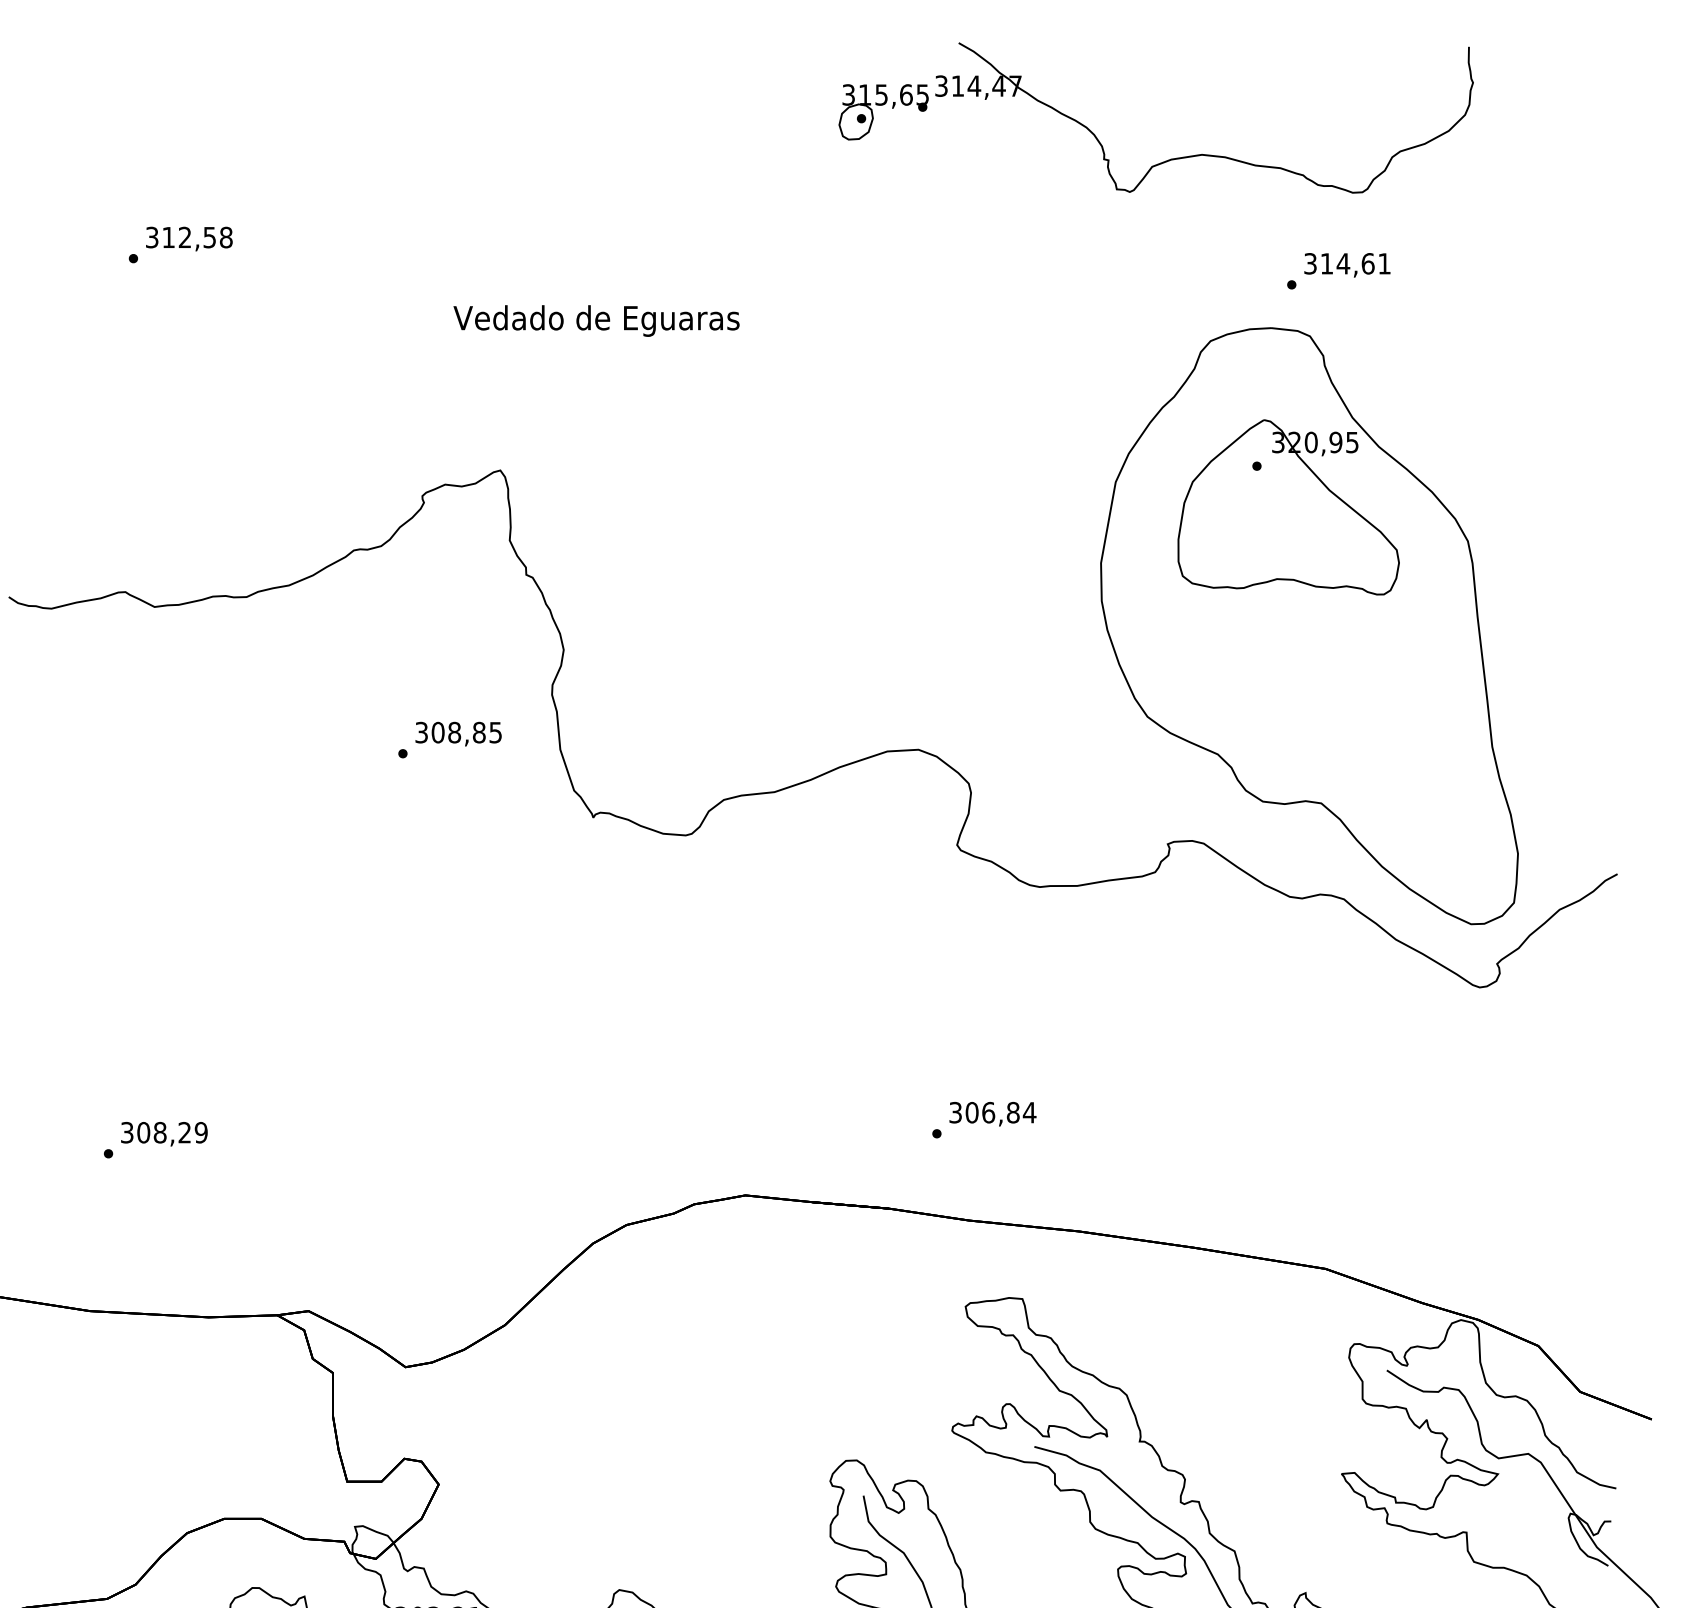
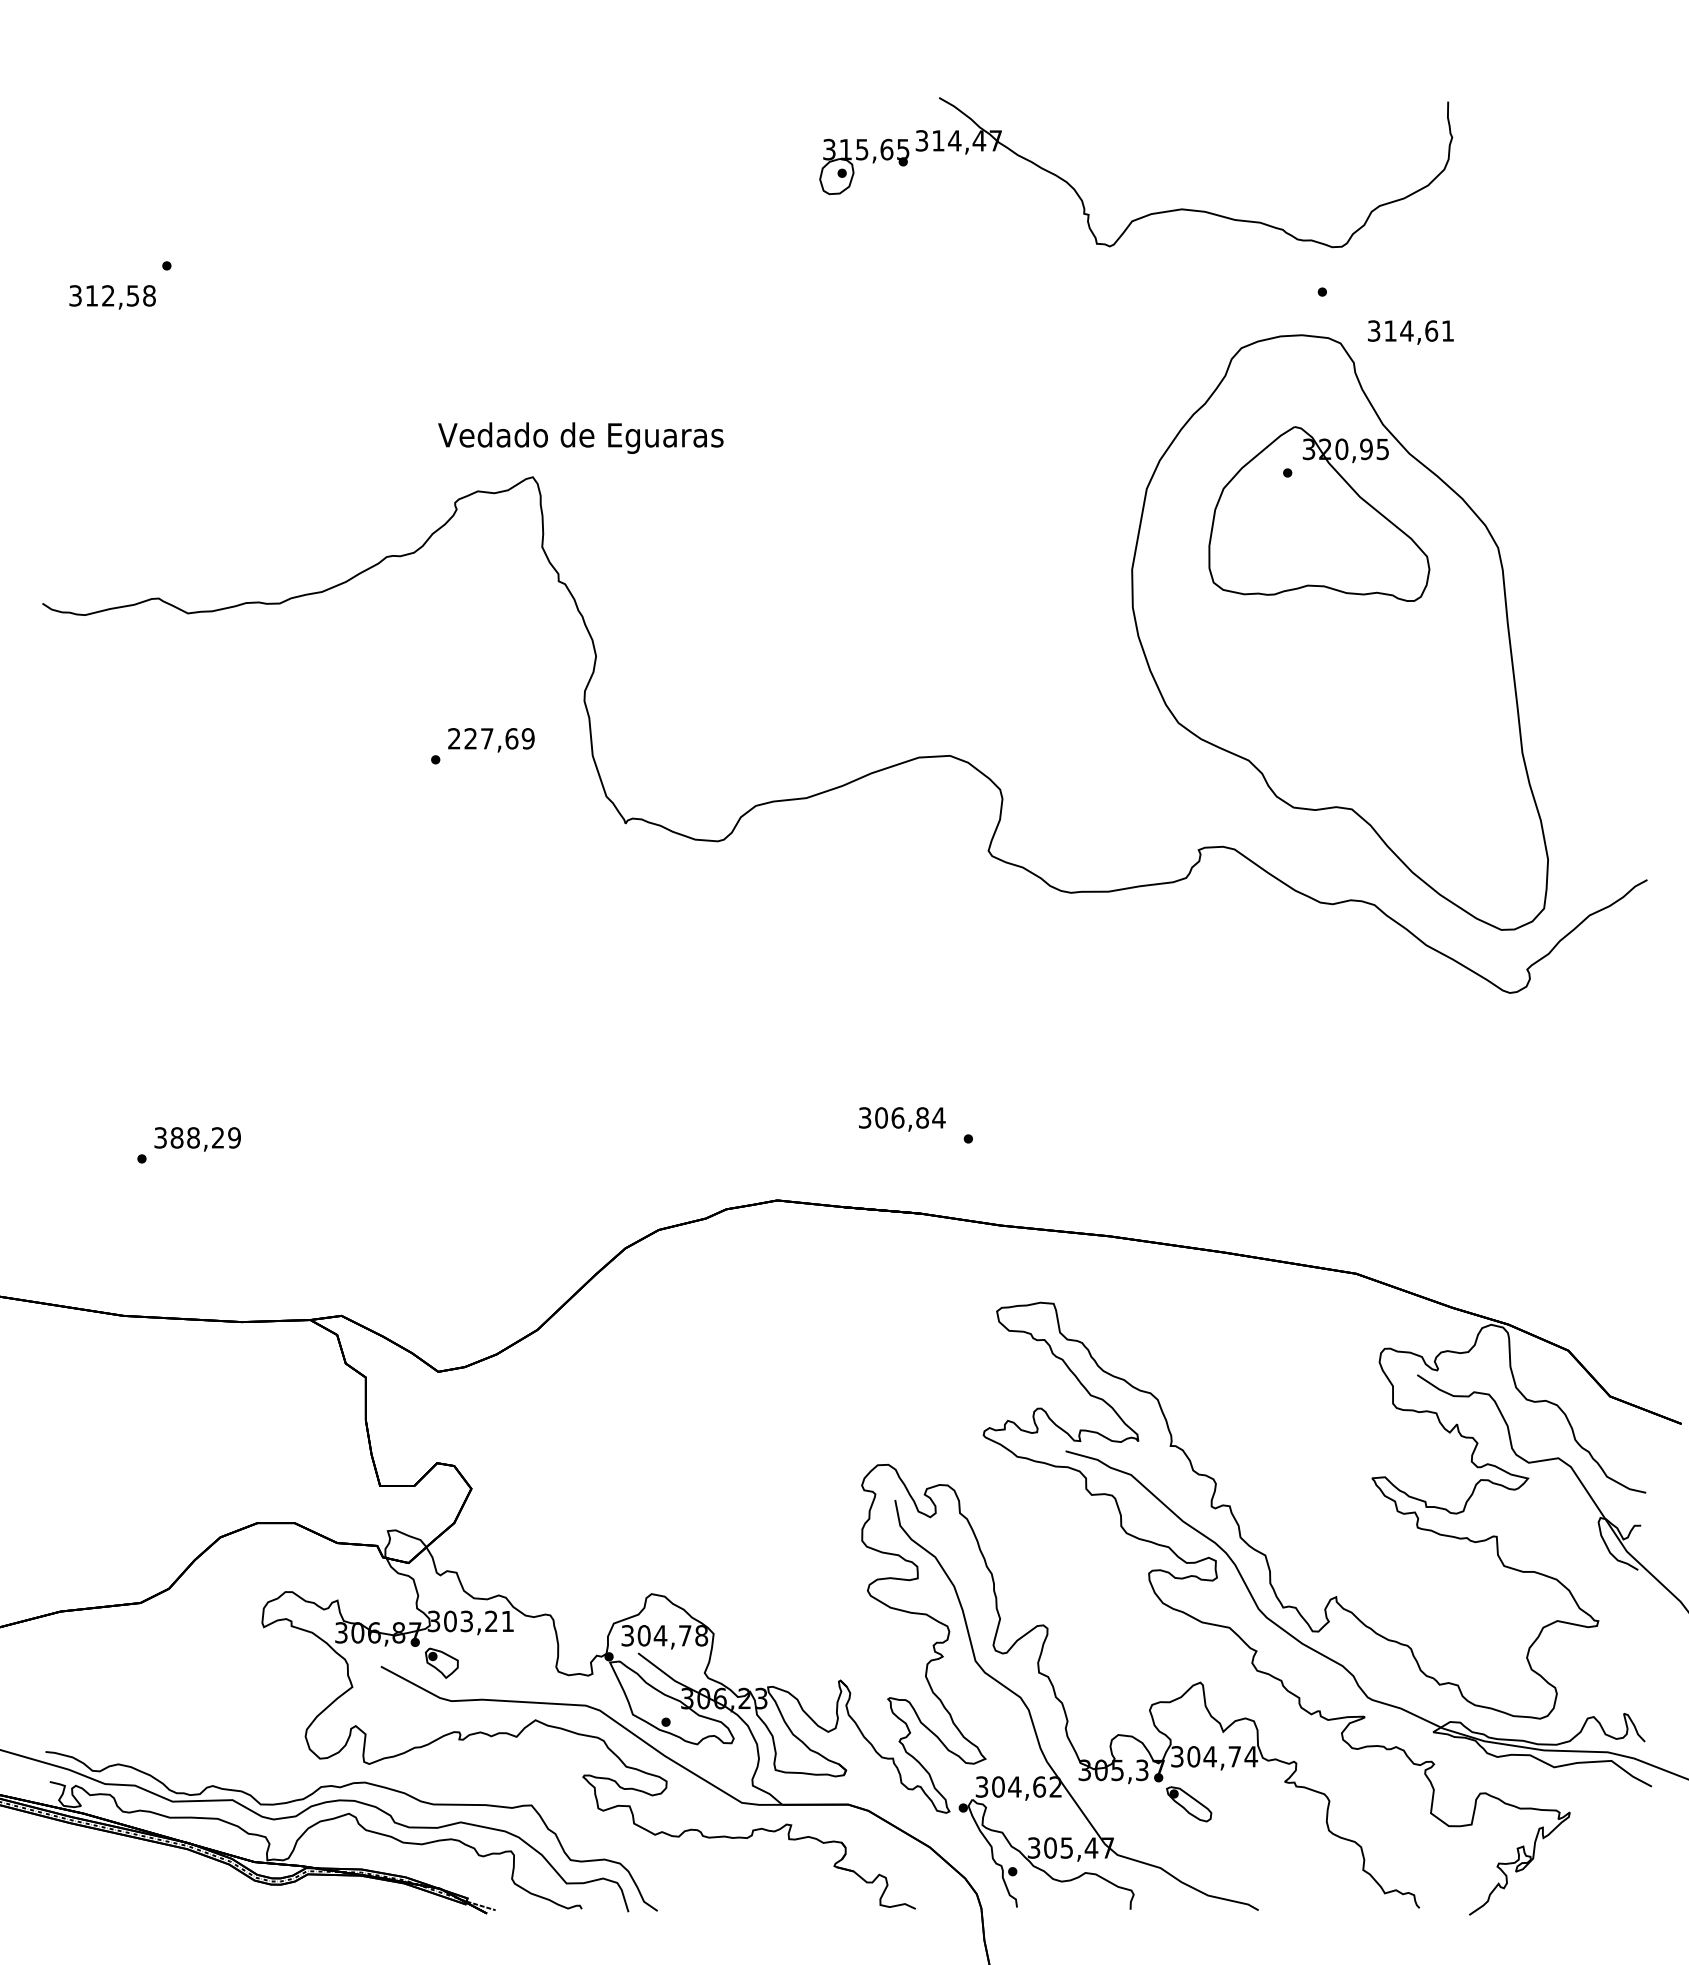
part: (1169, 158) -> (1149, 213), moved
text: (189, 239) -> (112, 297), moved
text: (1347, 265) -> (1410, 332), moved
text: (596, 320) -> (580, 437), moved
text: (458, 732) -> (491, 738), 308,85 -> 227,69
text: (993, 1114) -> (902, 1119), moved
text: (143, 1132) -> (176, 1137), 308,29 -> 388,29

